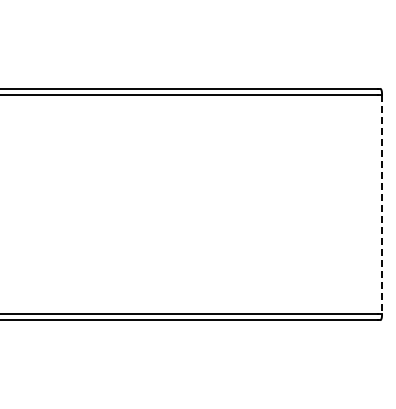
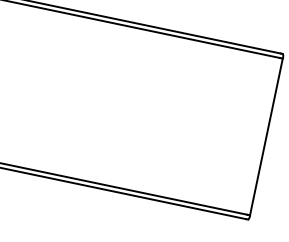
line: (381, 205) -> (265, 137), dashed -> solid

